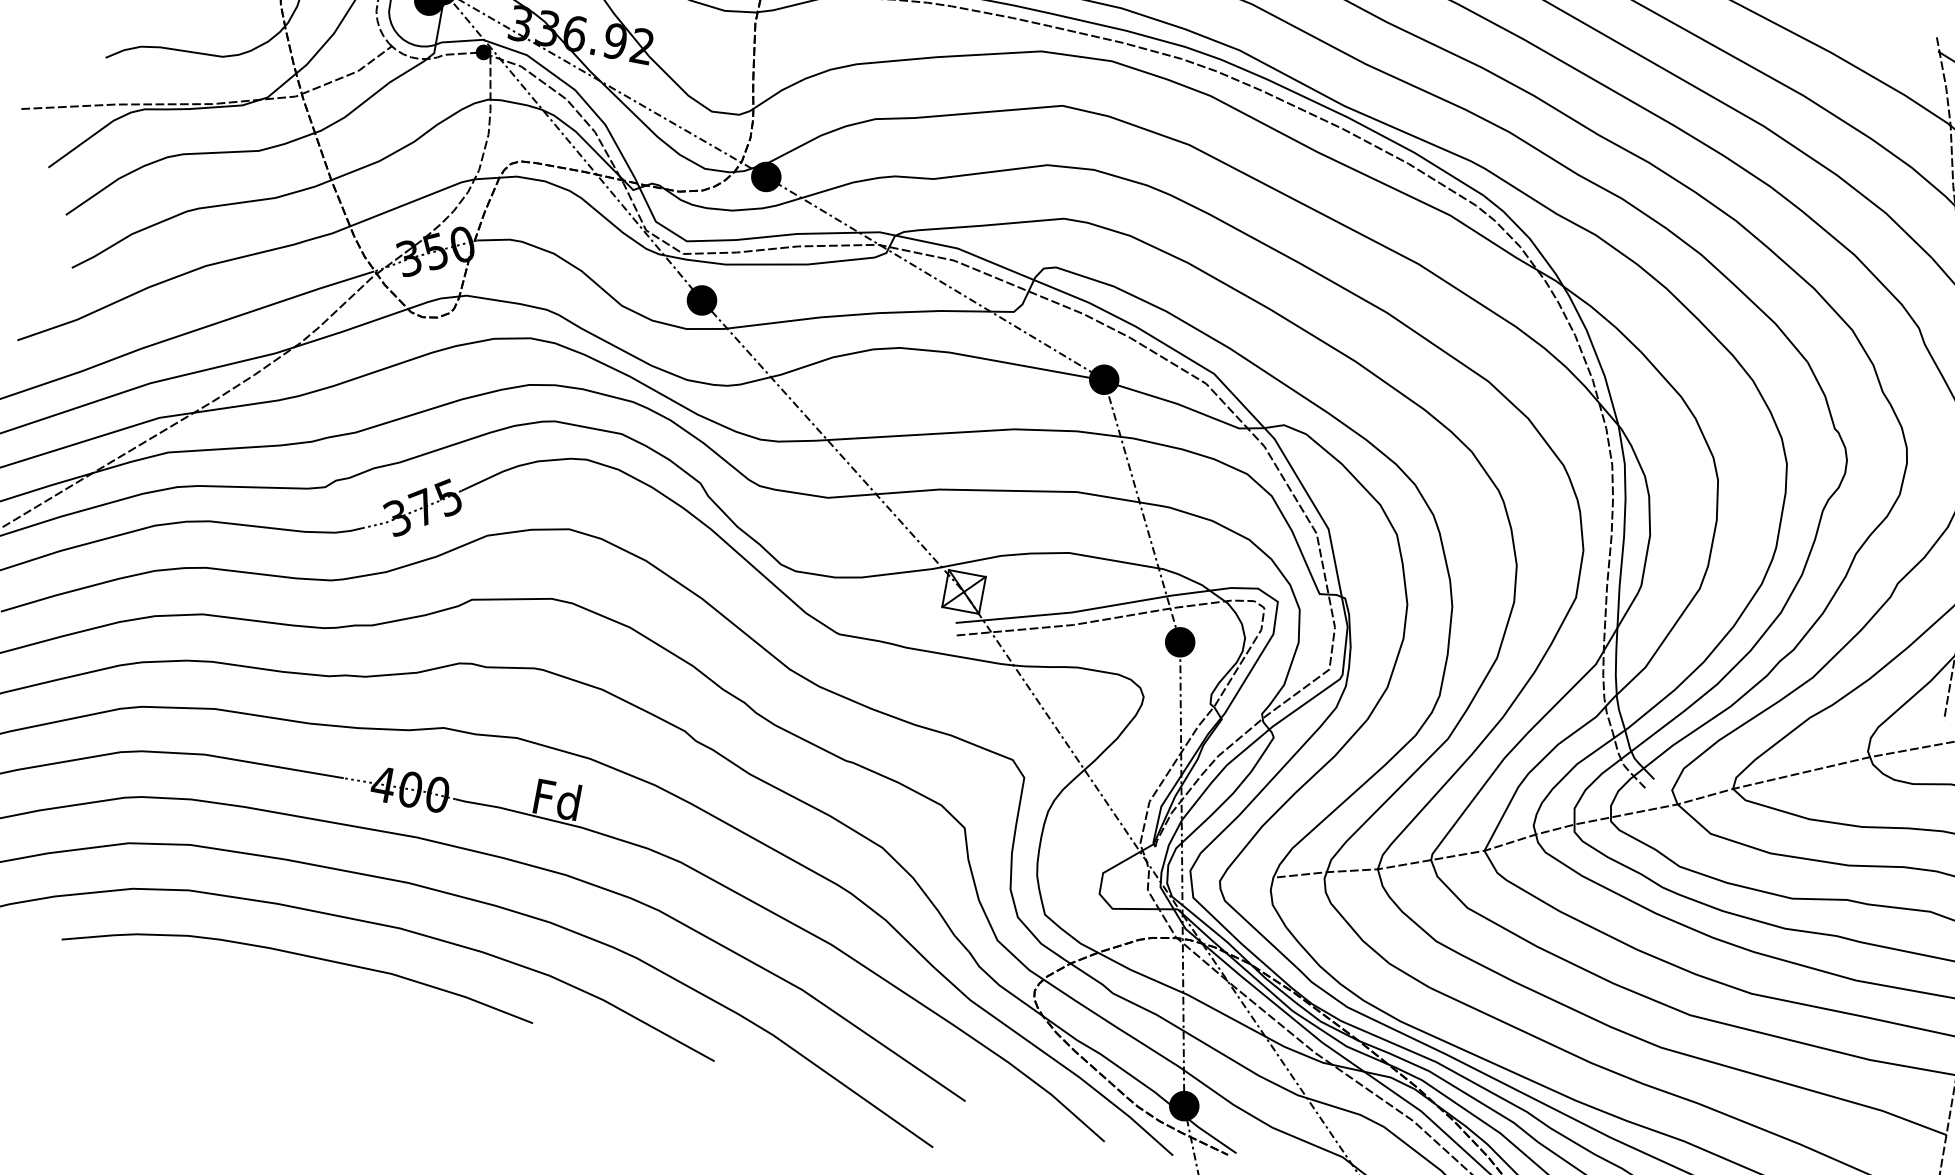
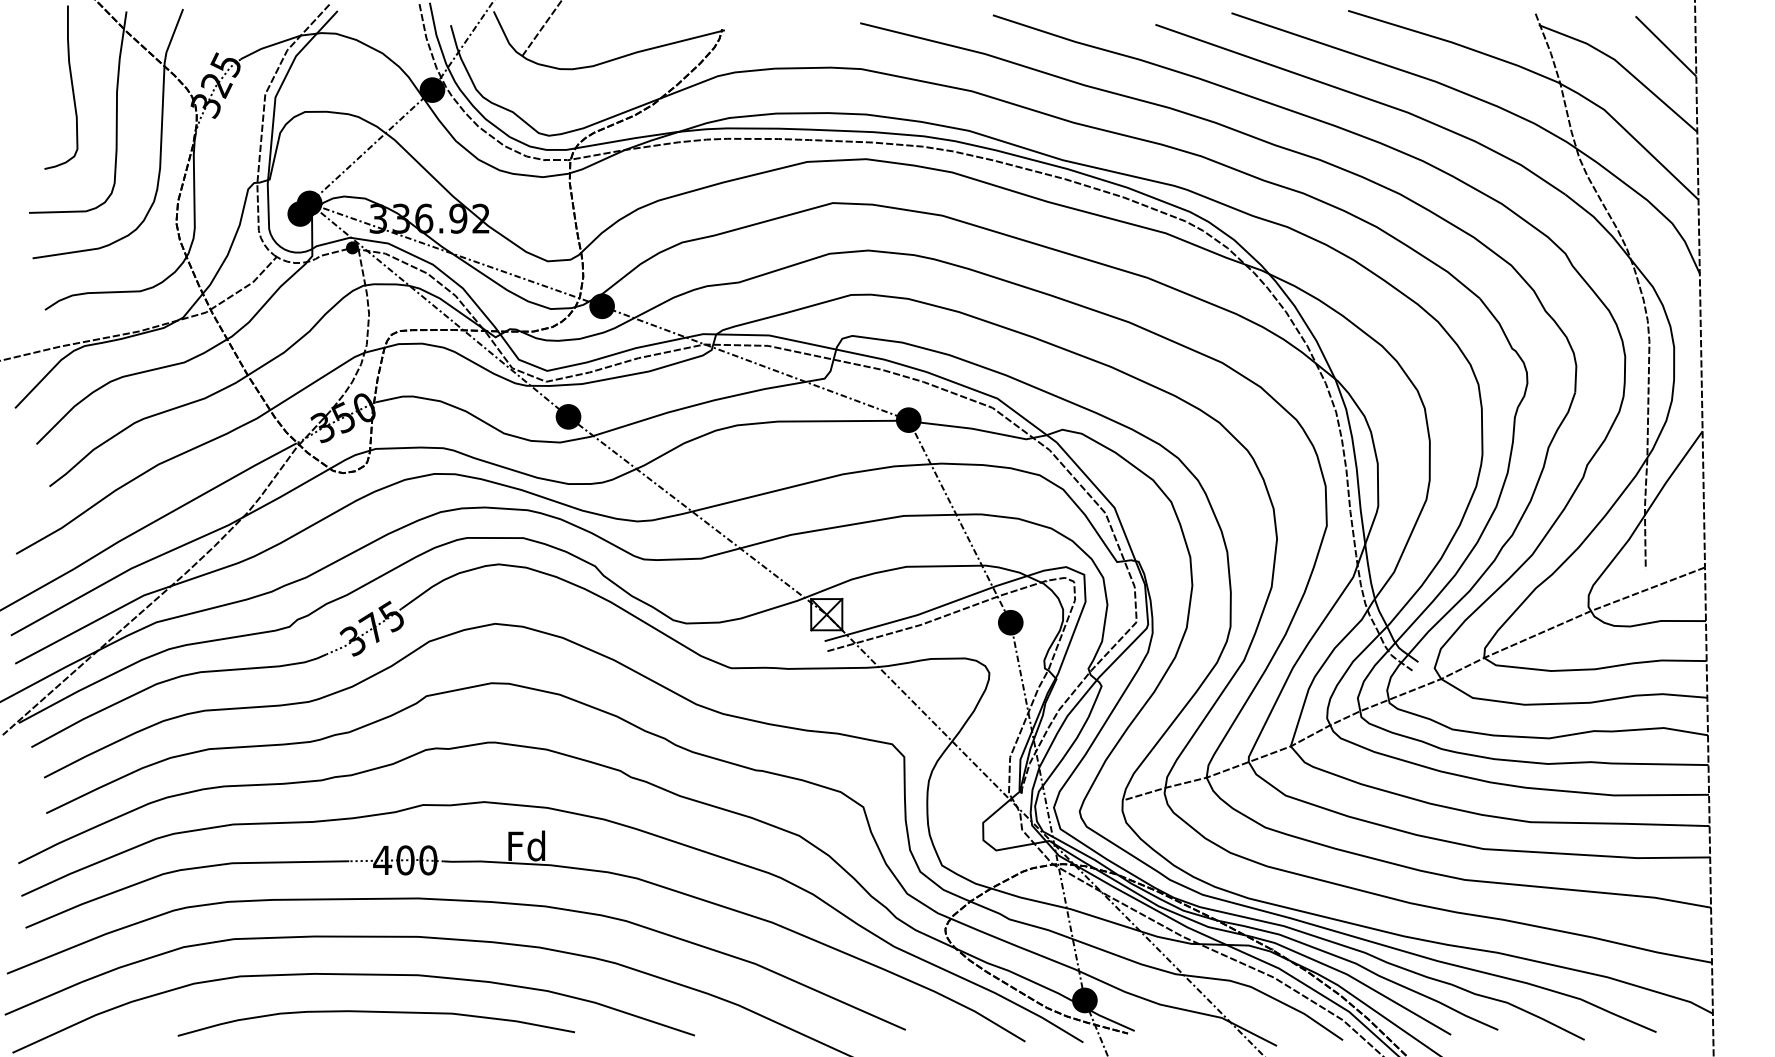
curve: (302, 955) -> (376, 1012), moved

